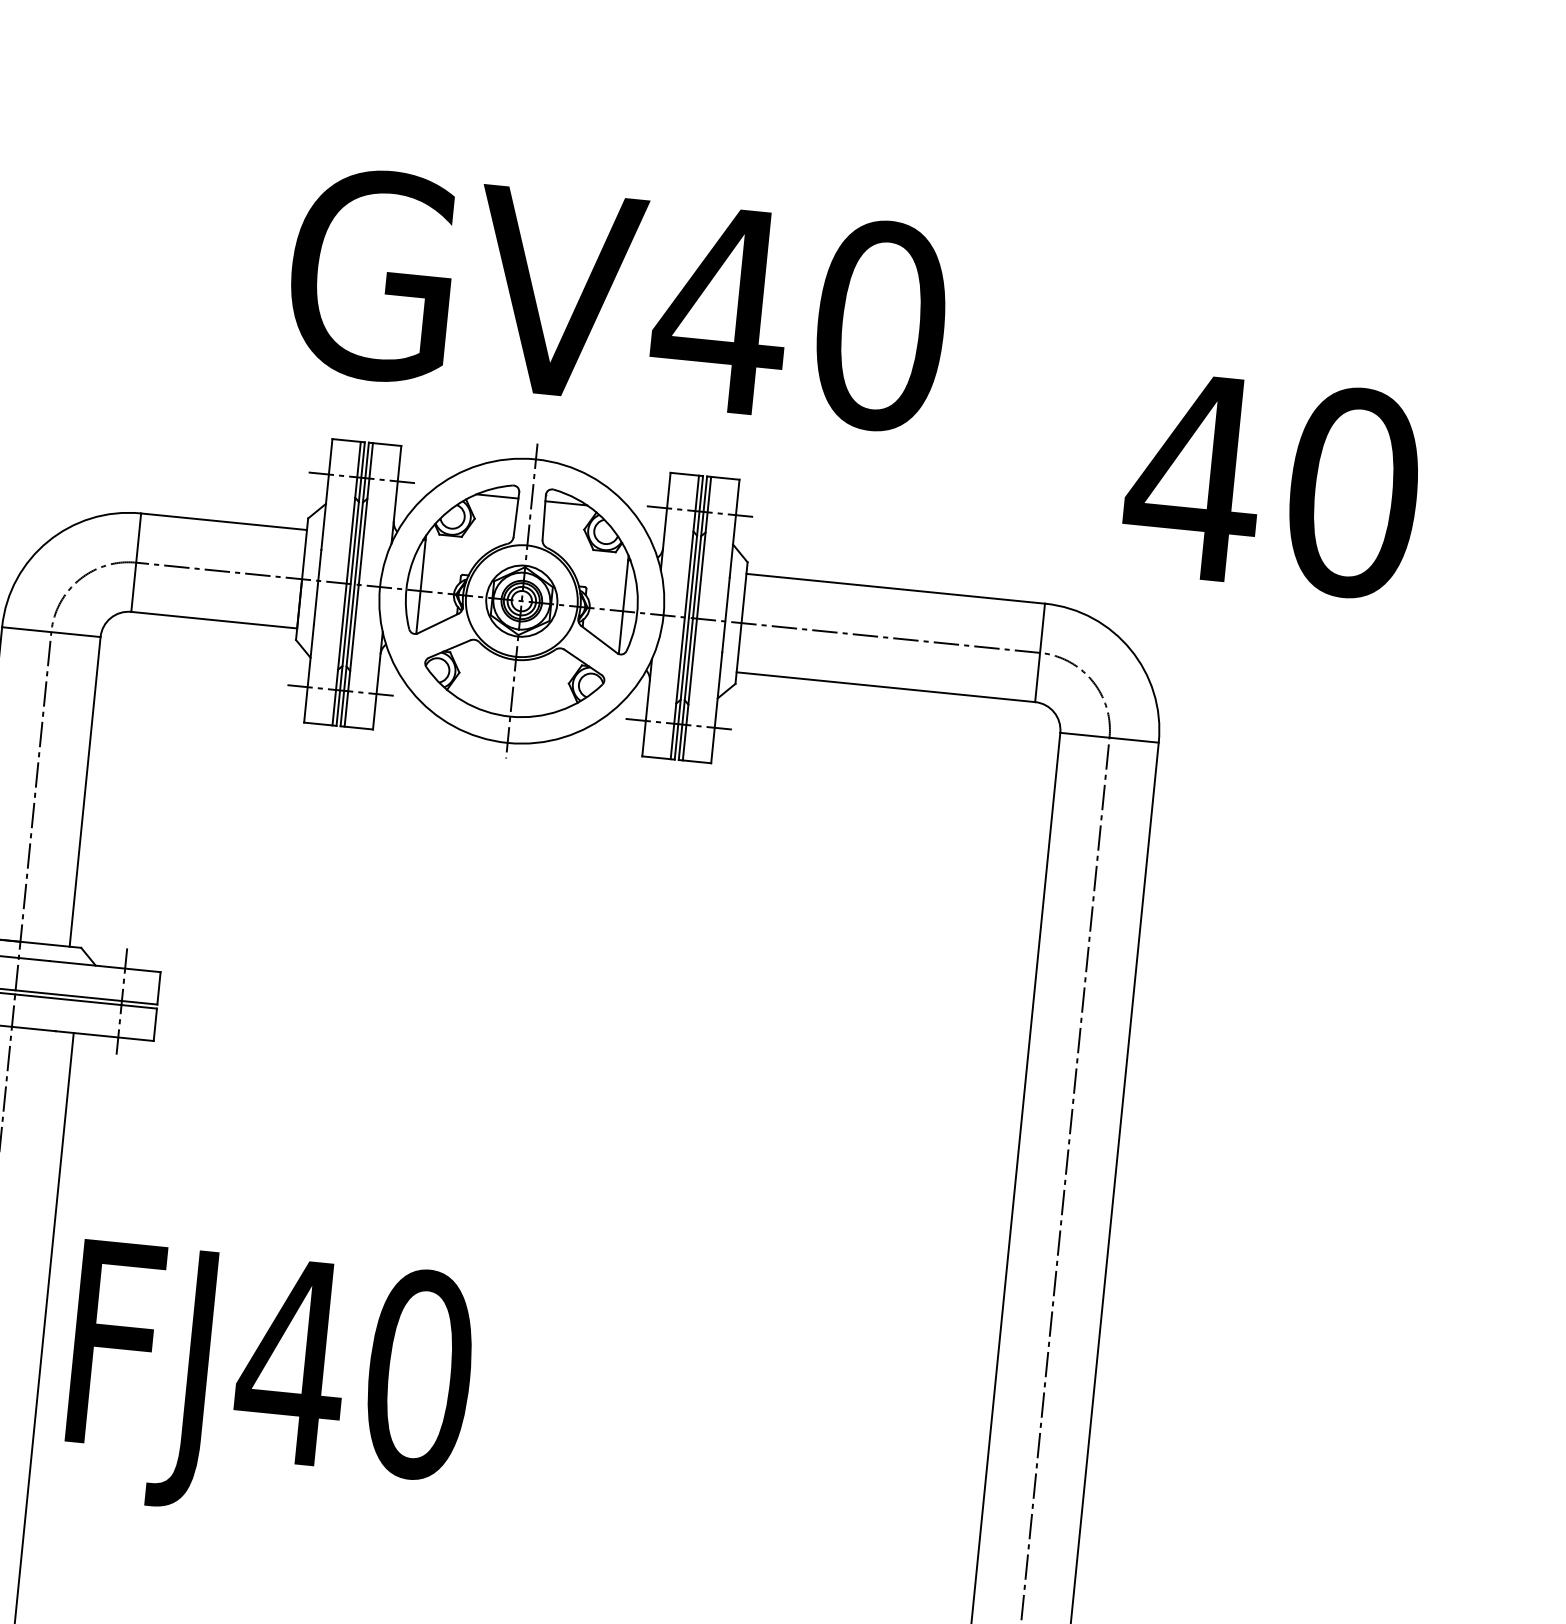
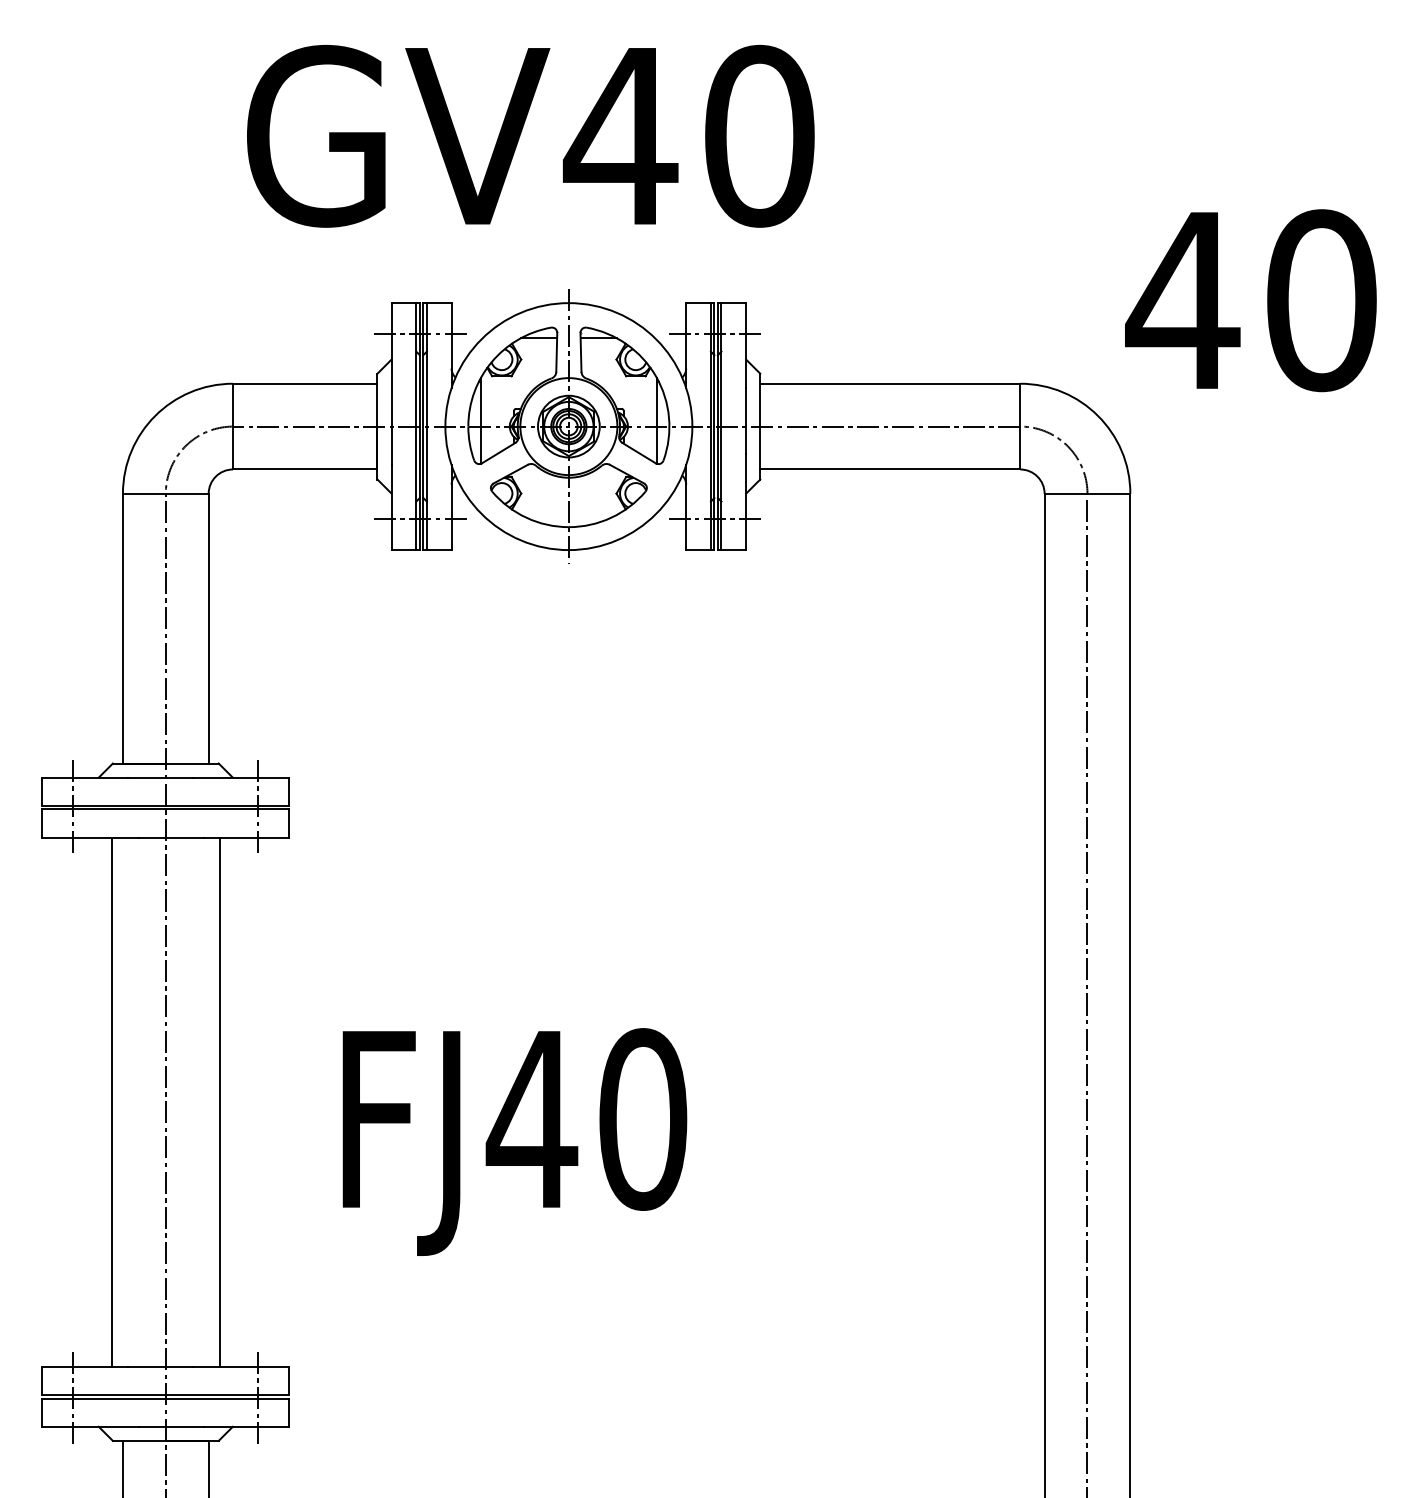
text: (617, 298) -> (530, 135), moved
text: (1271, 484) -> (1250, 300), moved
text: (269, 1385) -> (514, 1141), moved

